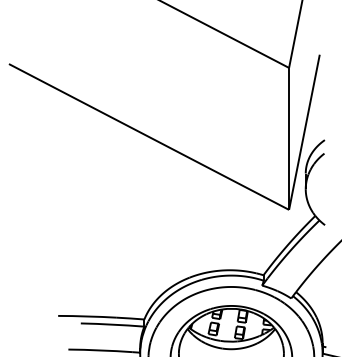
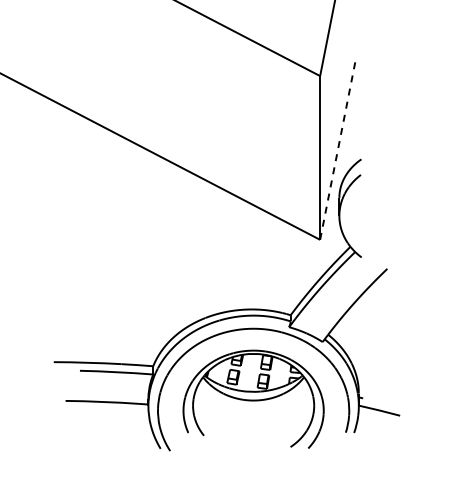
line: (304, 131) -> (337, 149), solid -> dashed

